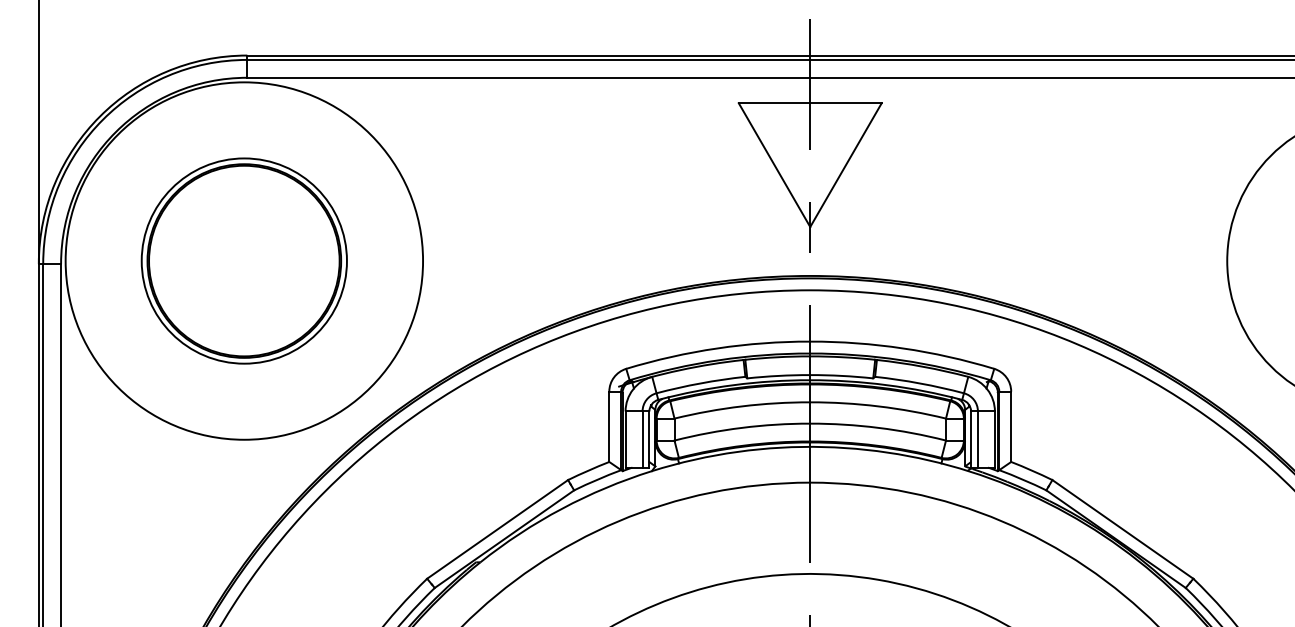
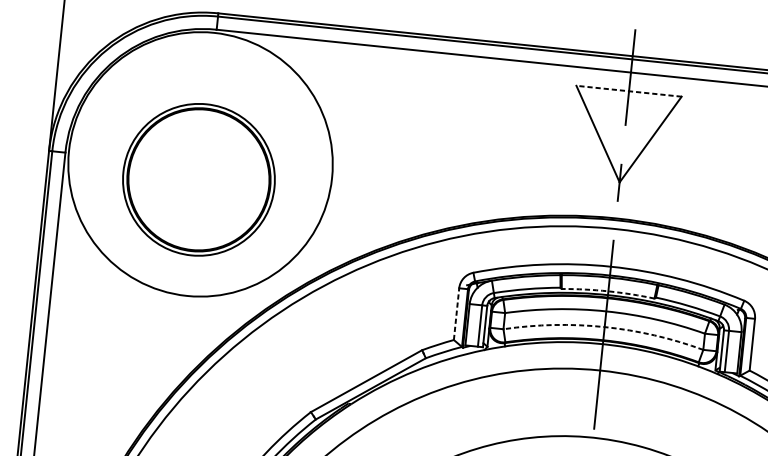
line: (809, 103) -> (628, 91), solid -> dashed
part: (243, 260) -> (198, 179), moved
arc: (810, 375) -> (608, 291), solid -> dashed
arc: (810, 423) -> (604, 327), solid -> dashed
line: (609, 426) -> (456, 313), solid -> dashed

